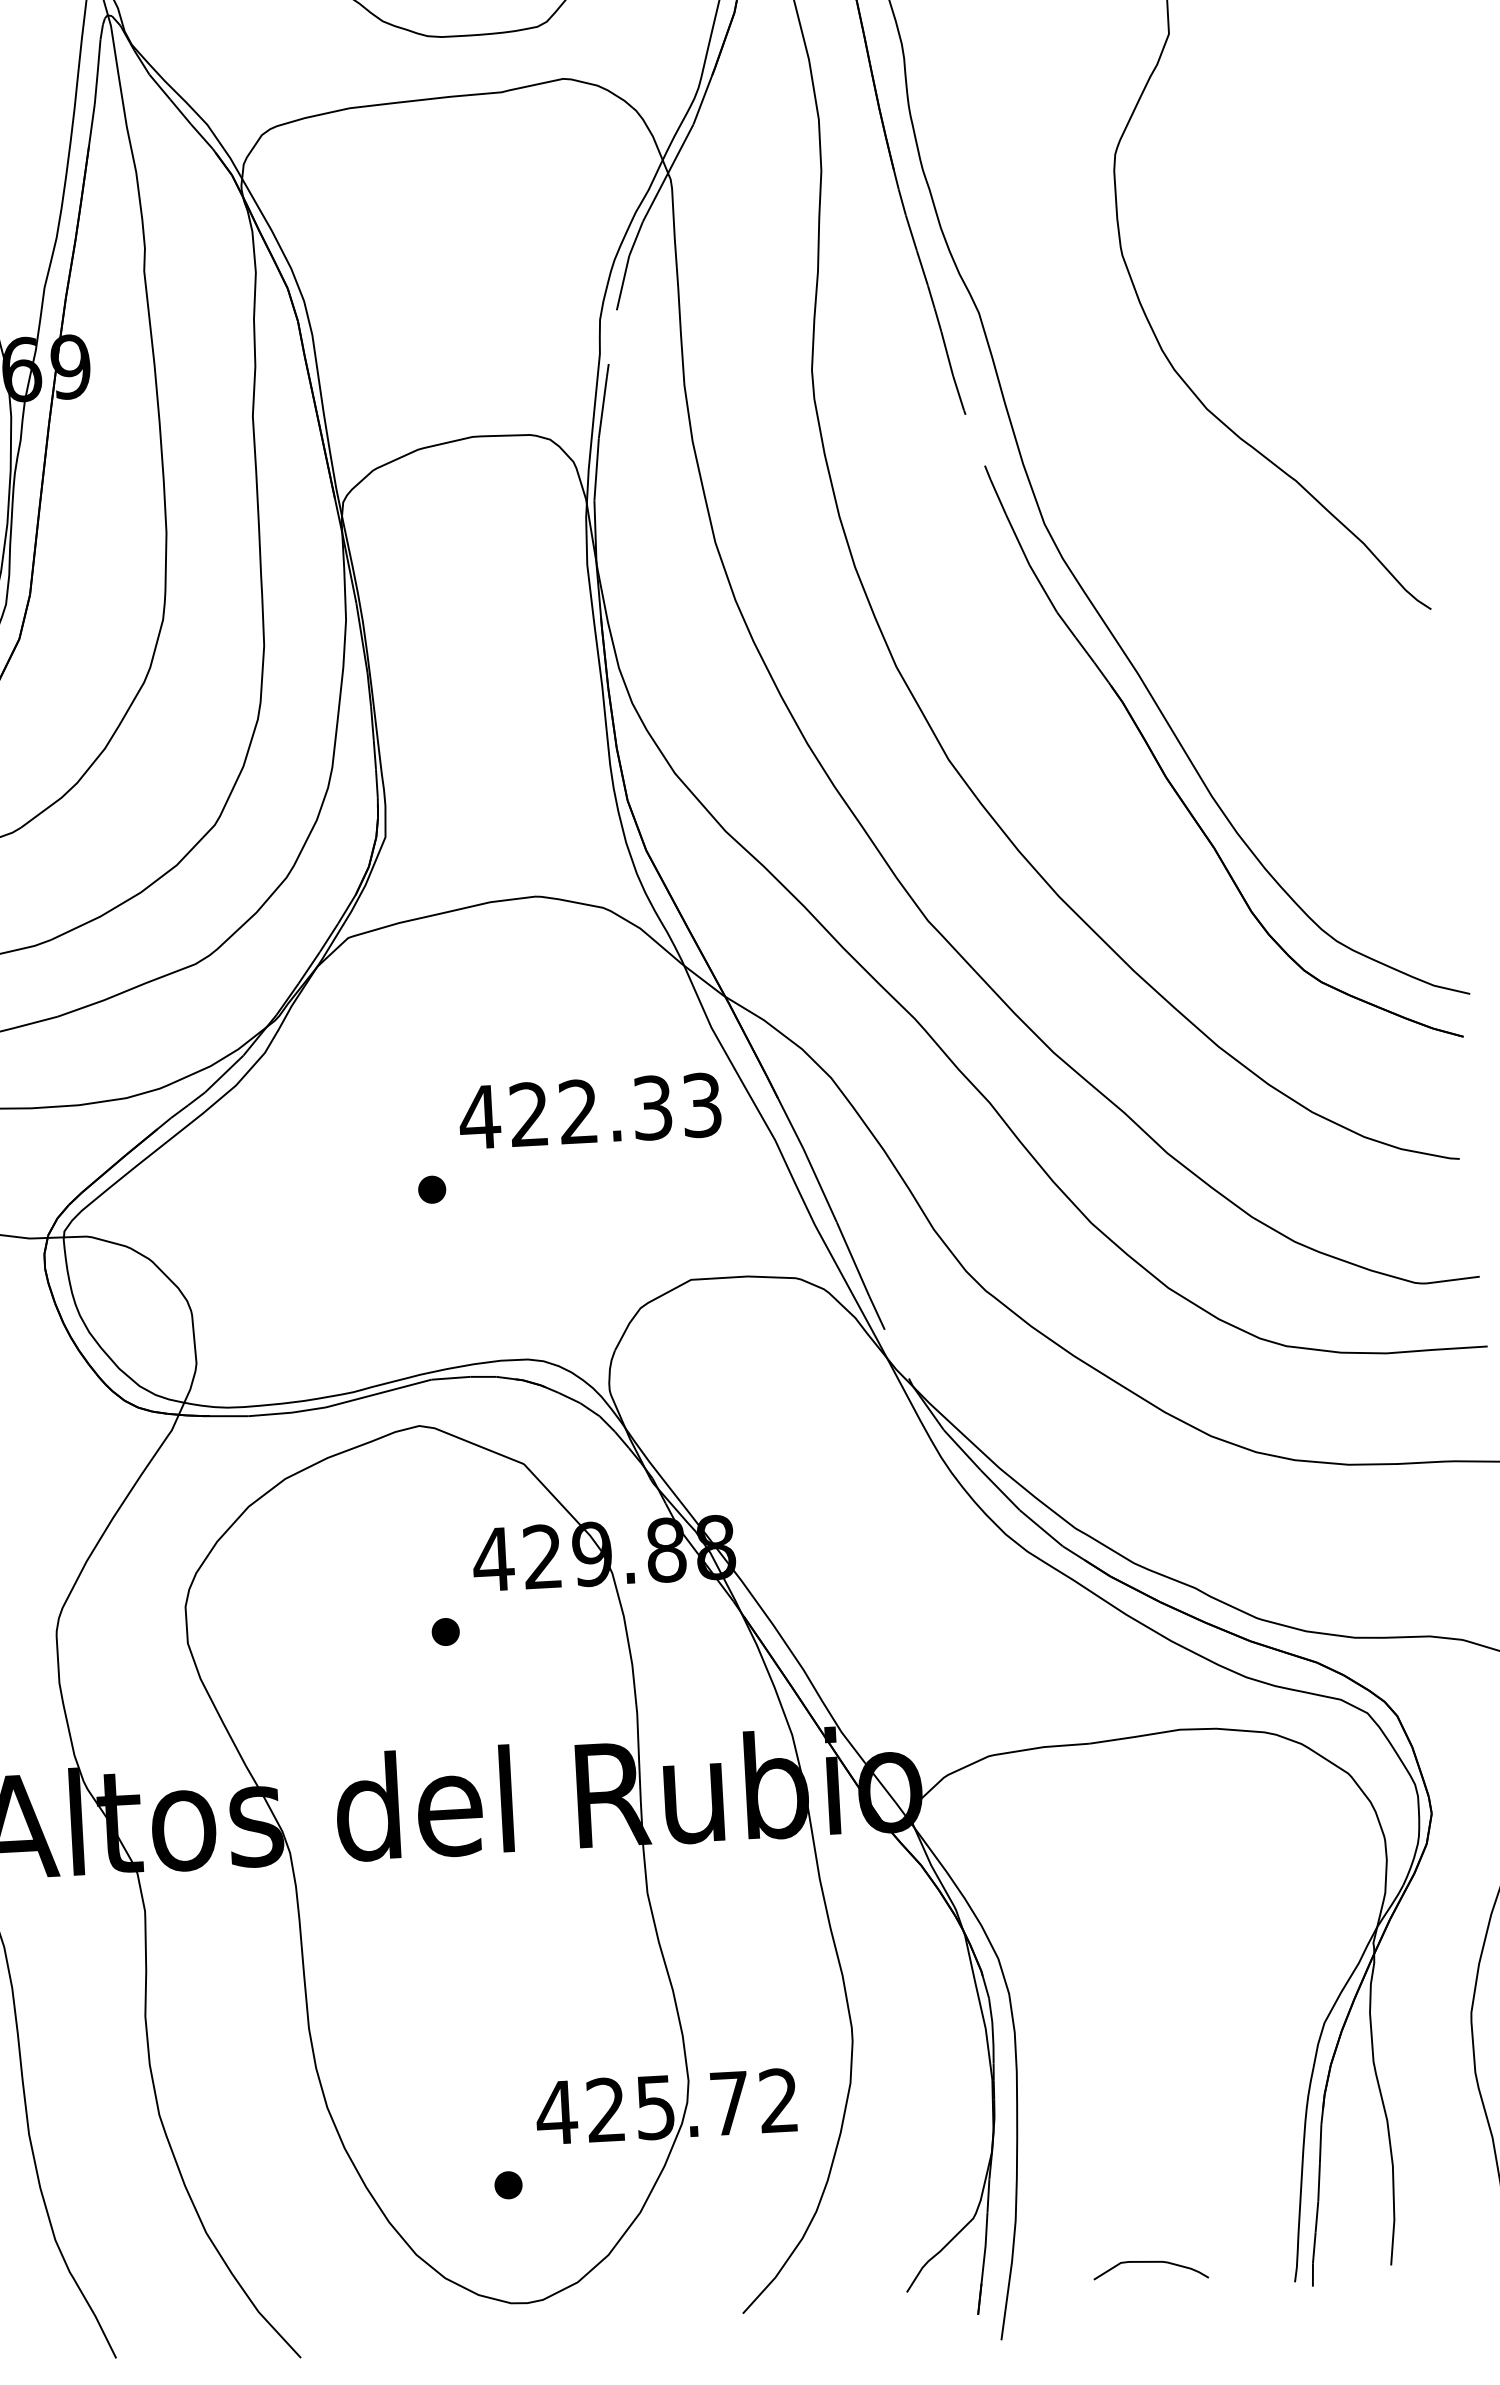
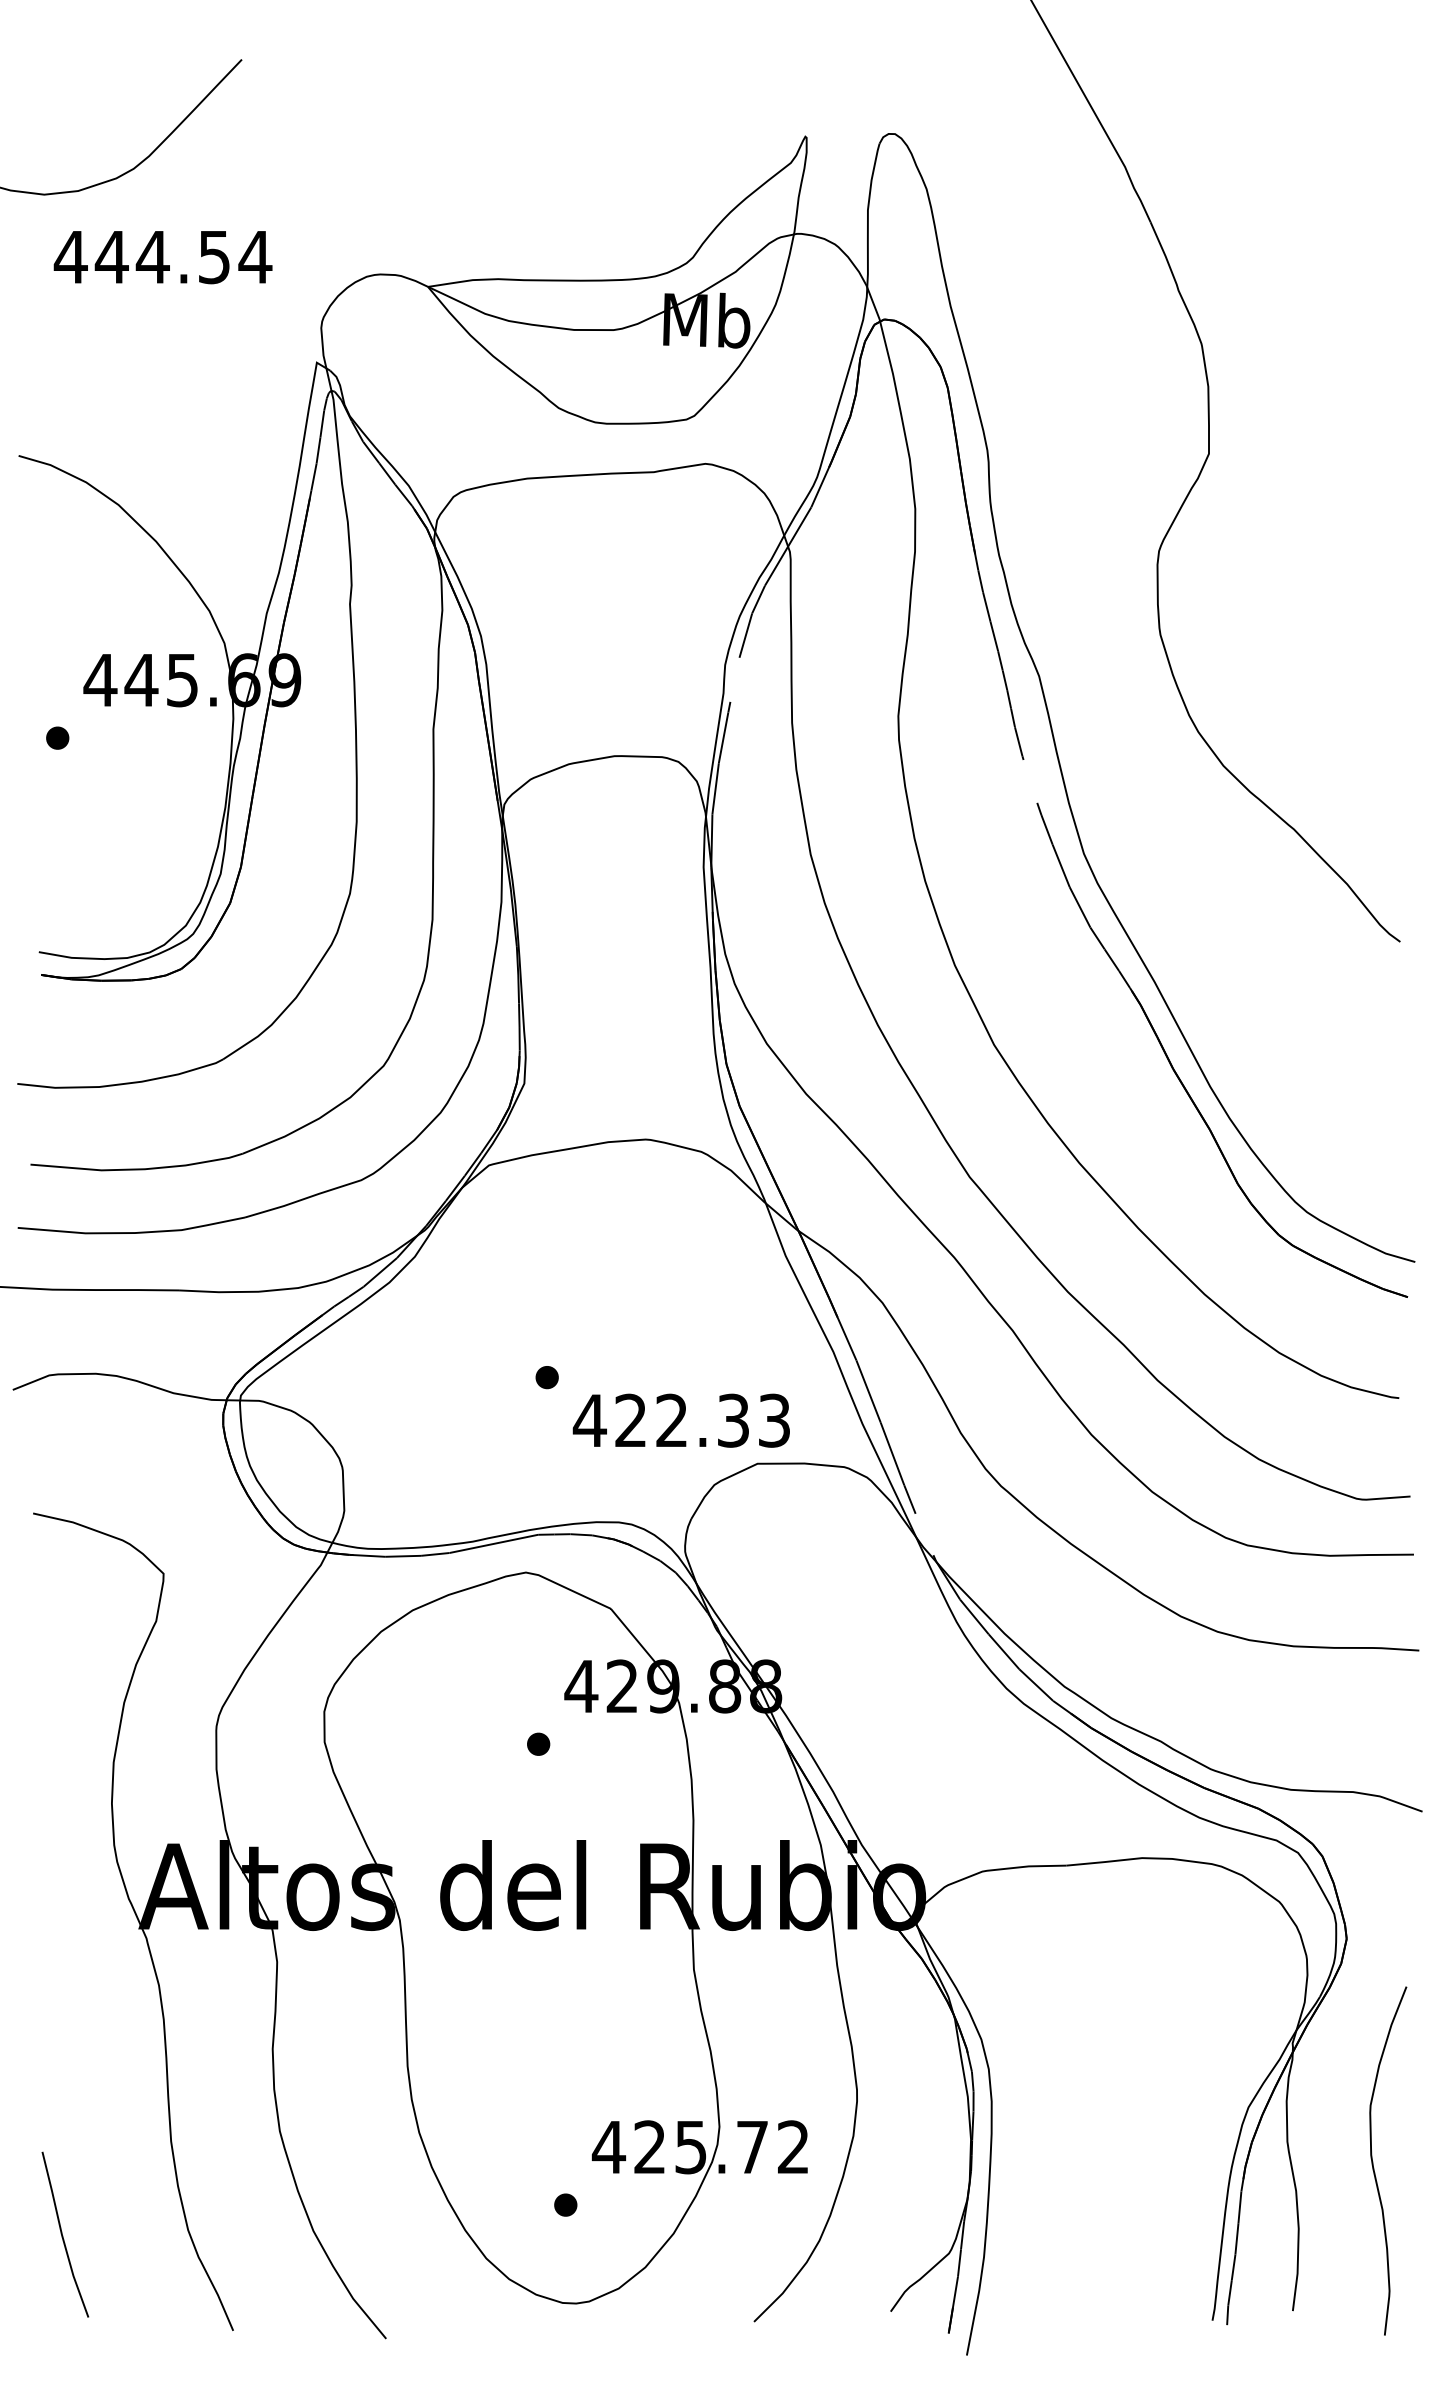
text: (588, 1111) -> (680, 1420), moved
curve: (1150, 2263) -> (1093, 2298), removed

